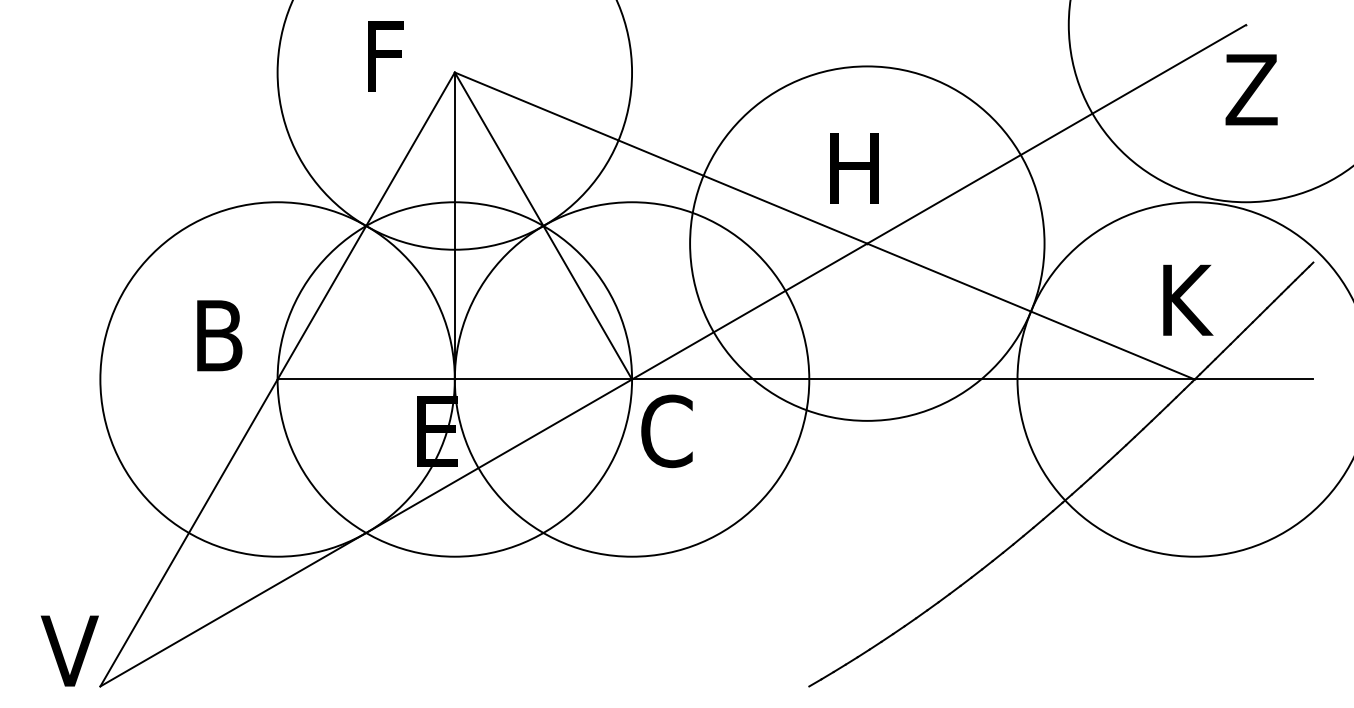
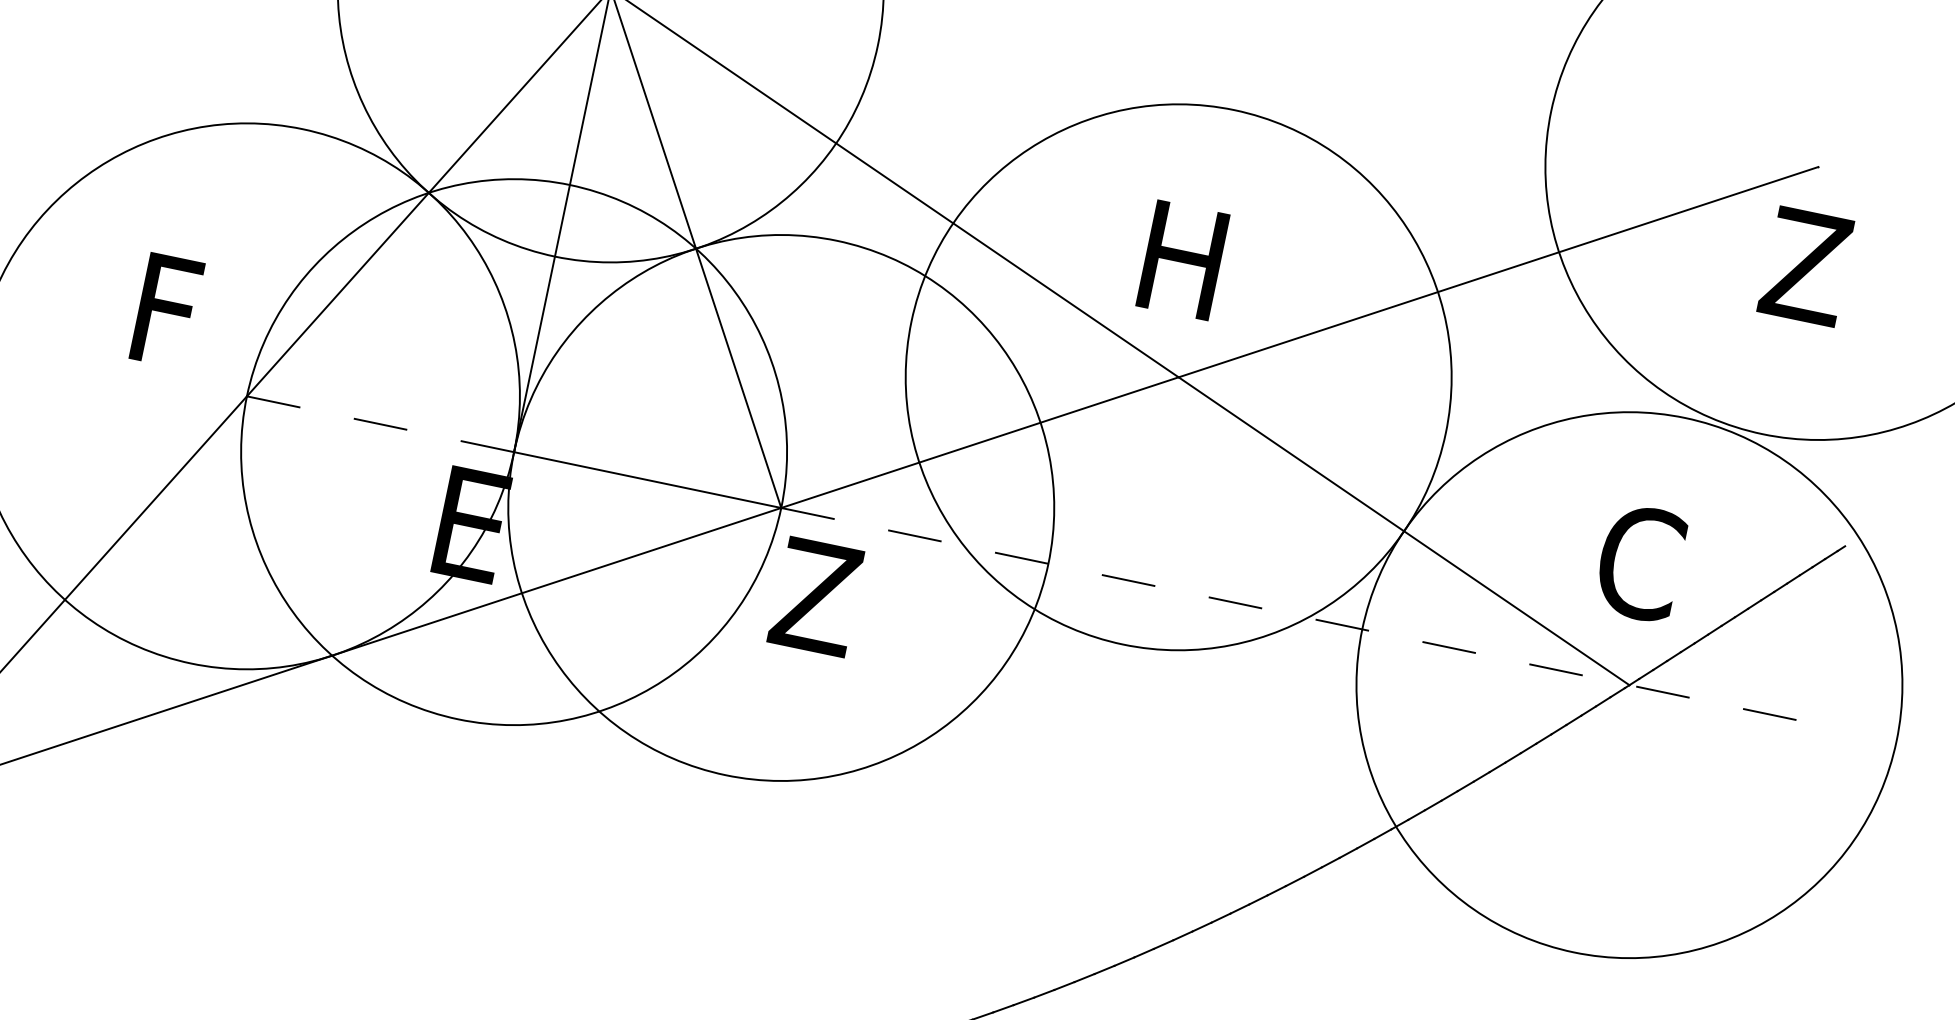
text: (1186, 300) -> (1641, 563), K -> C
text: (219, 335) -> (173, 311), B -> F
line: (366, 379) -> (380, 424), solid -> dashed
line: (972, 379) -> (1294, 615), solid -> dashed
text: (666, 431) -> (816, 597), C -> Z

